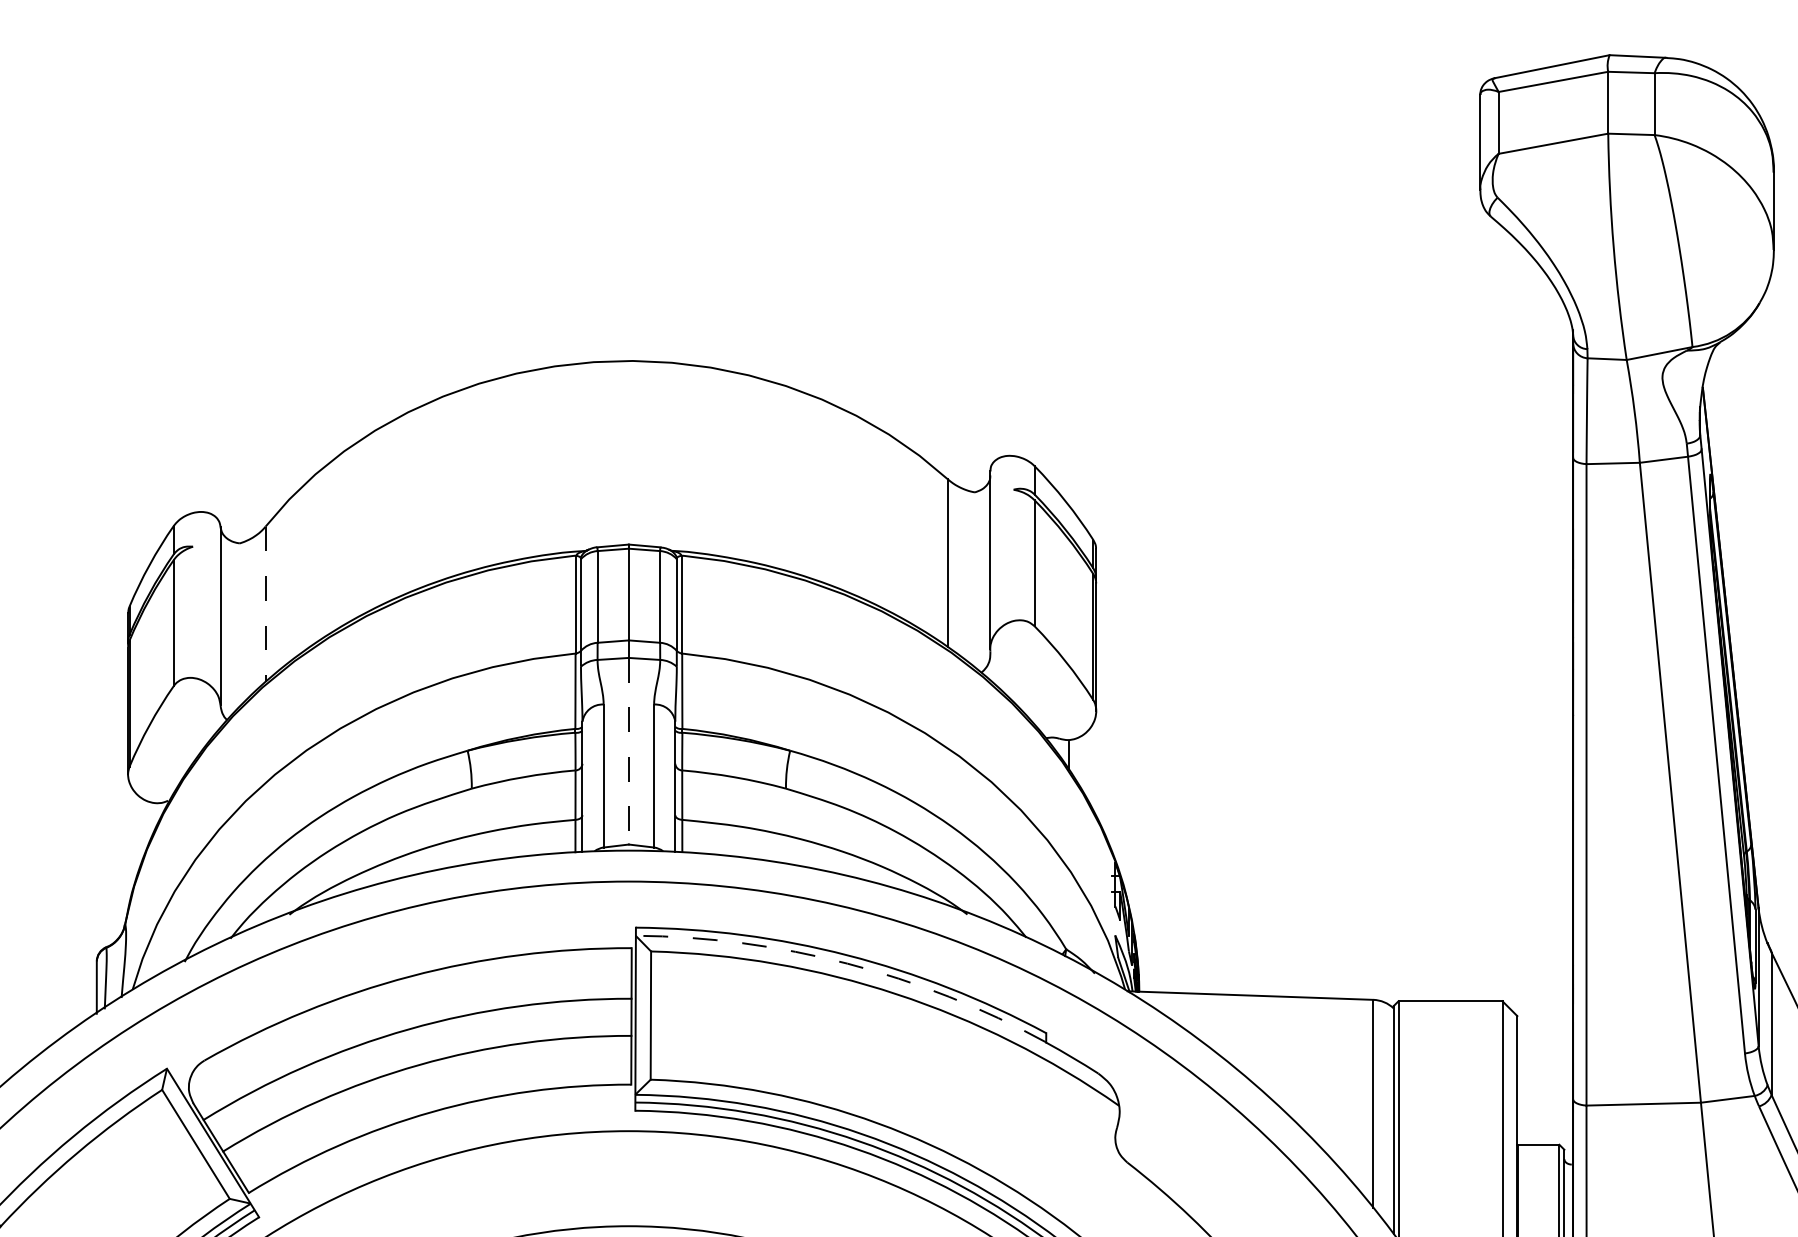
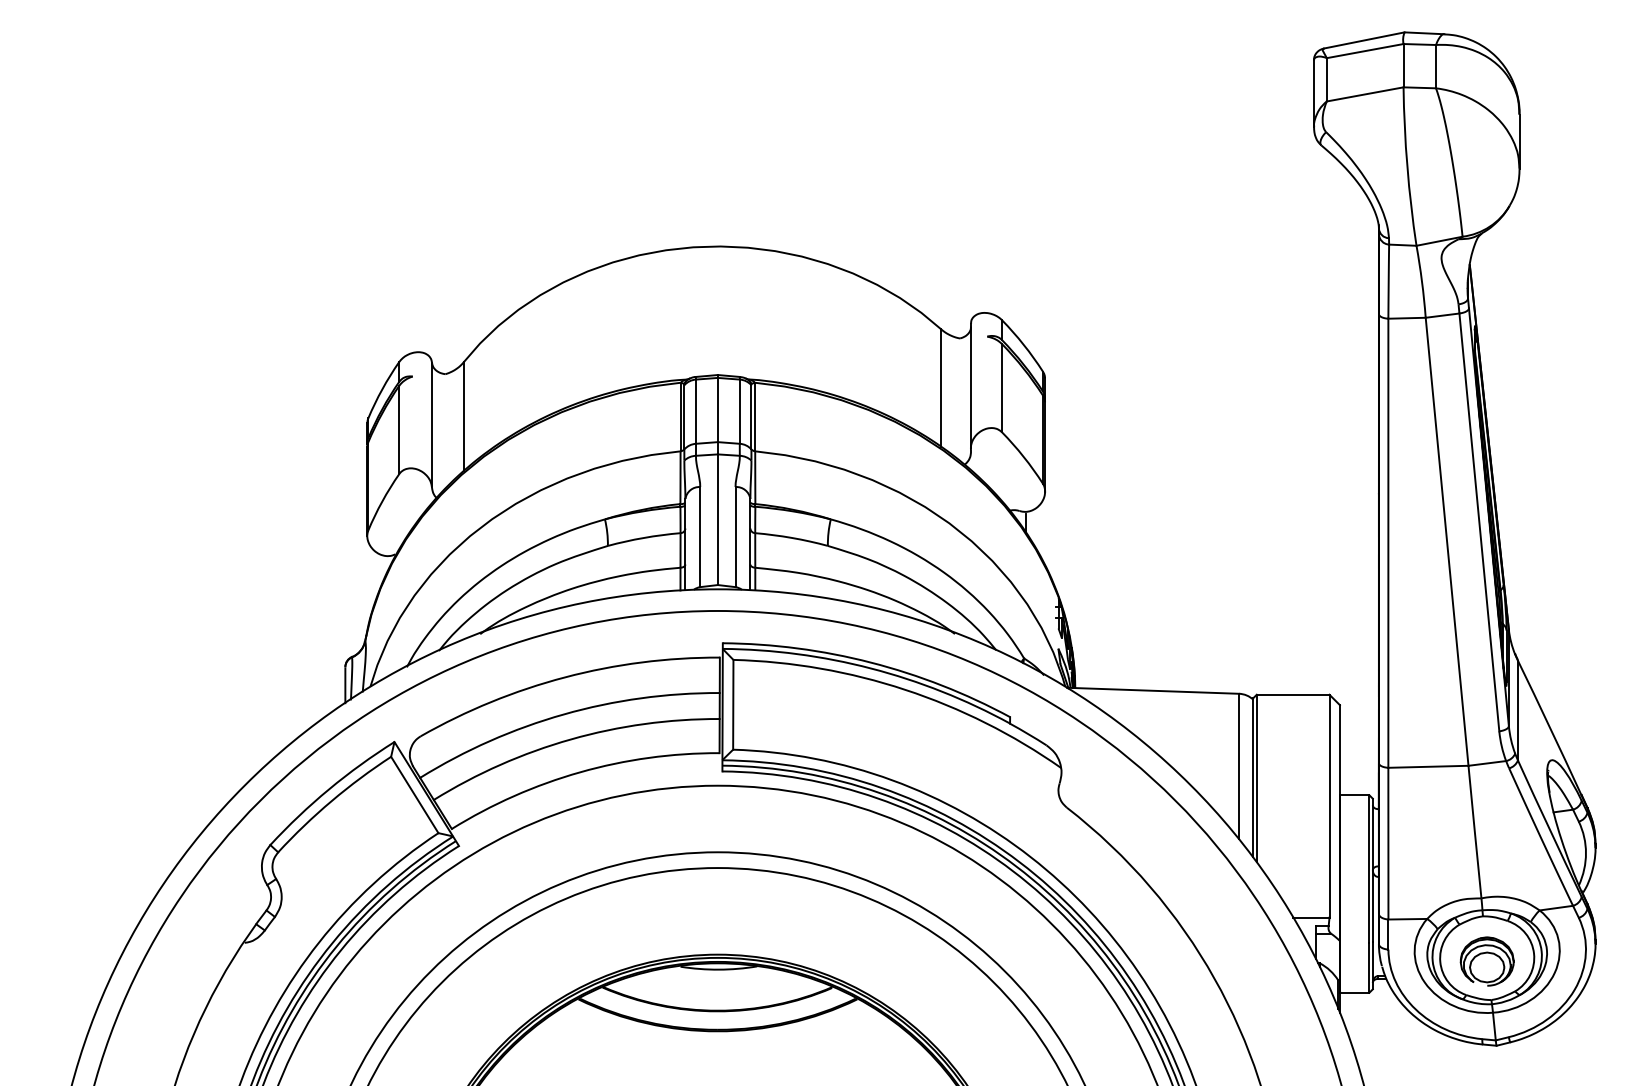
line: (265, 605) -> (463, 417), dashed -> solid
line: (628, 752) -> (717, 520), dashed -> solid
arc: (846, 963) -> (870, 668), dashed -> solid

